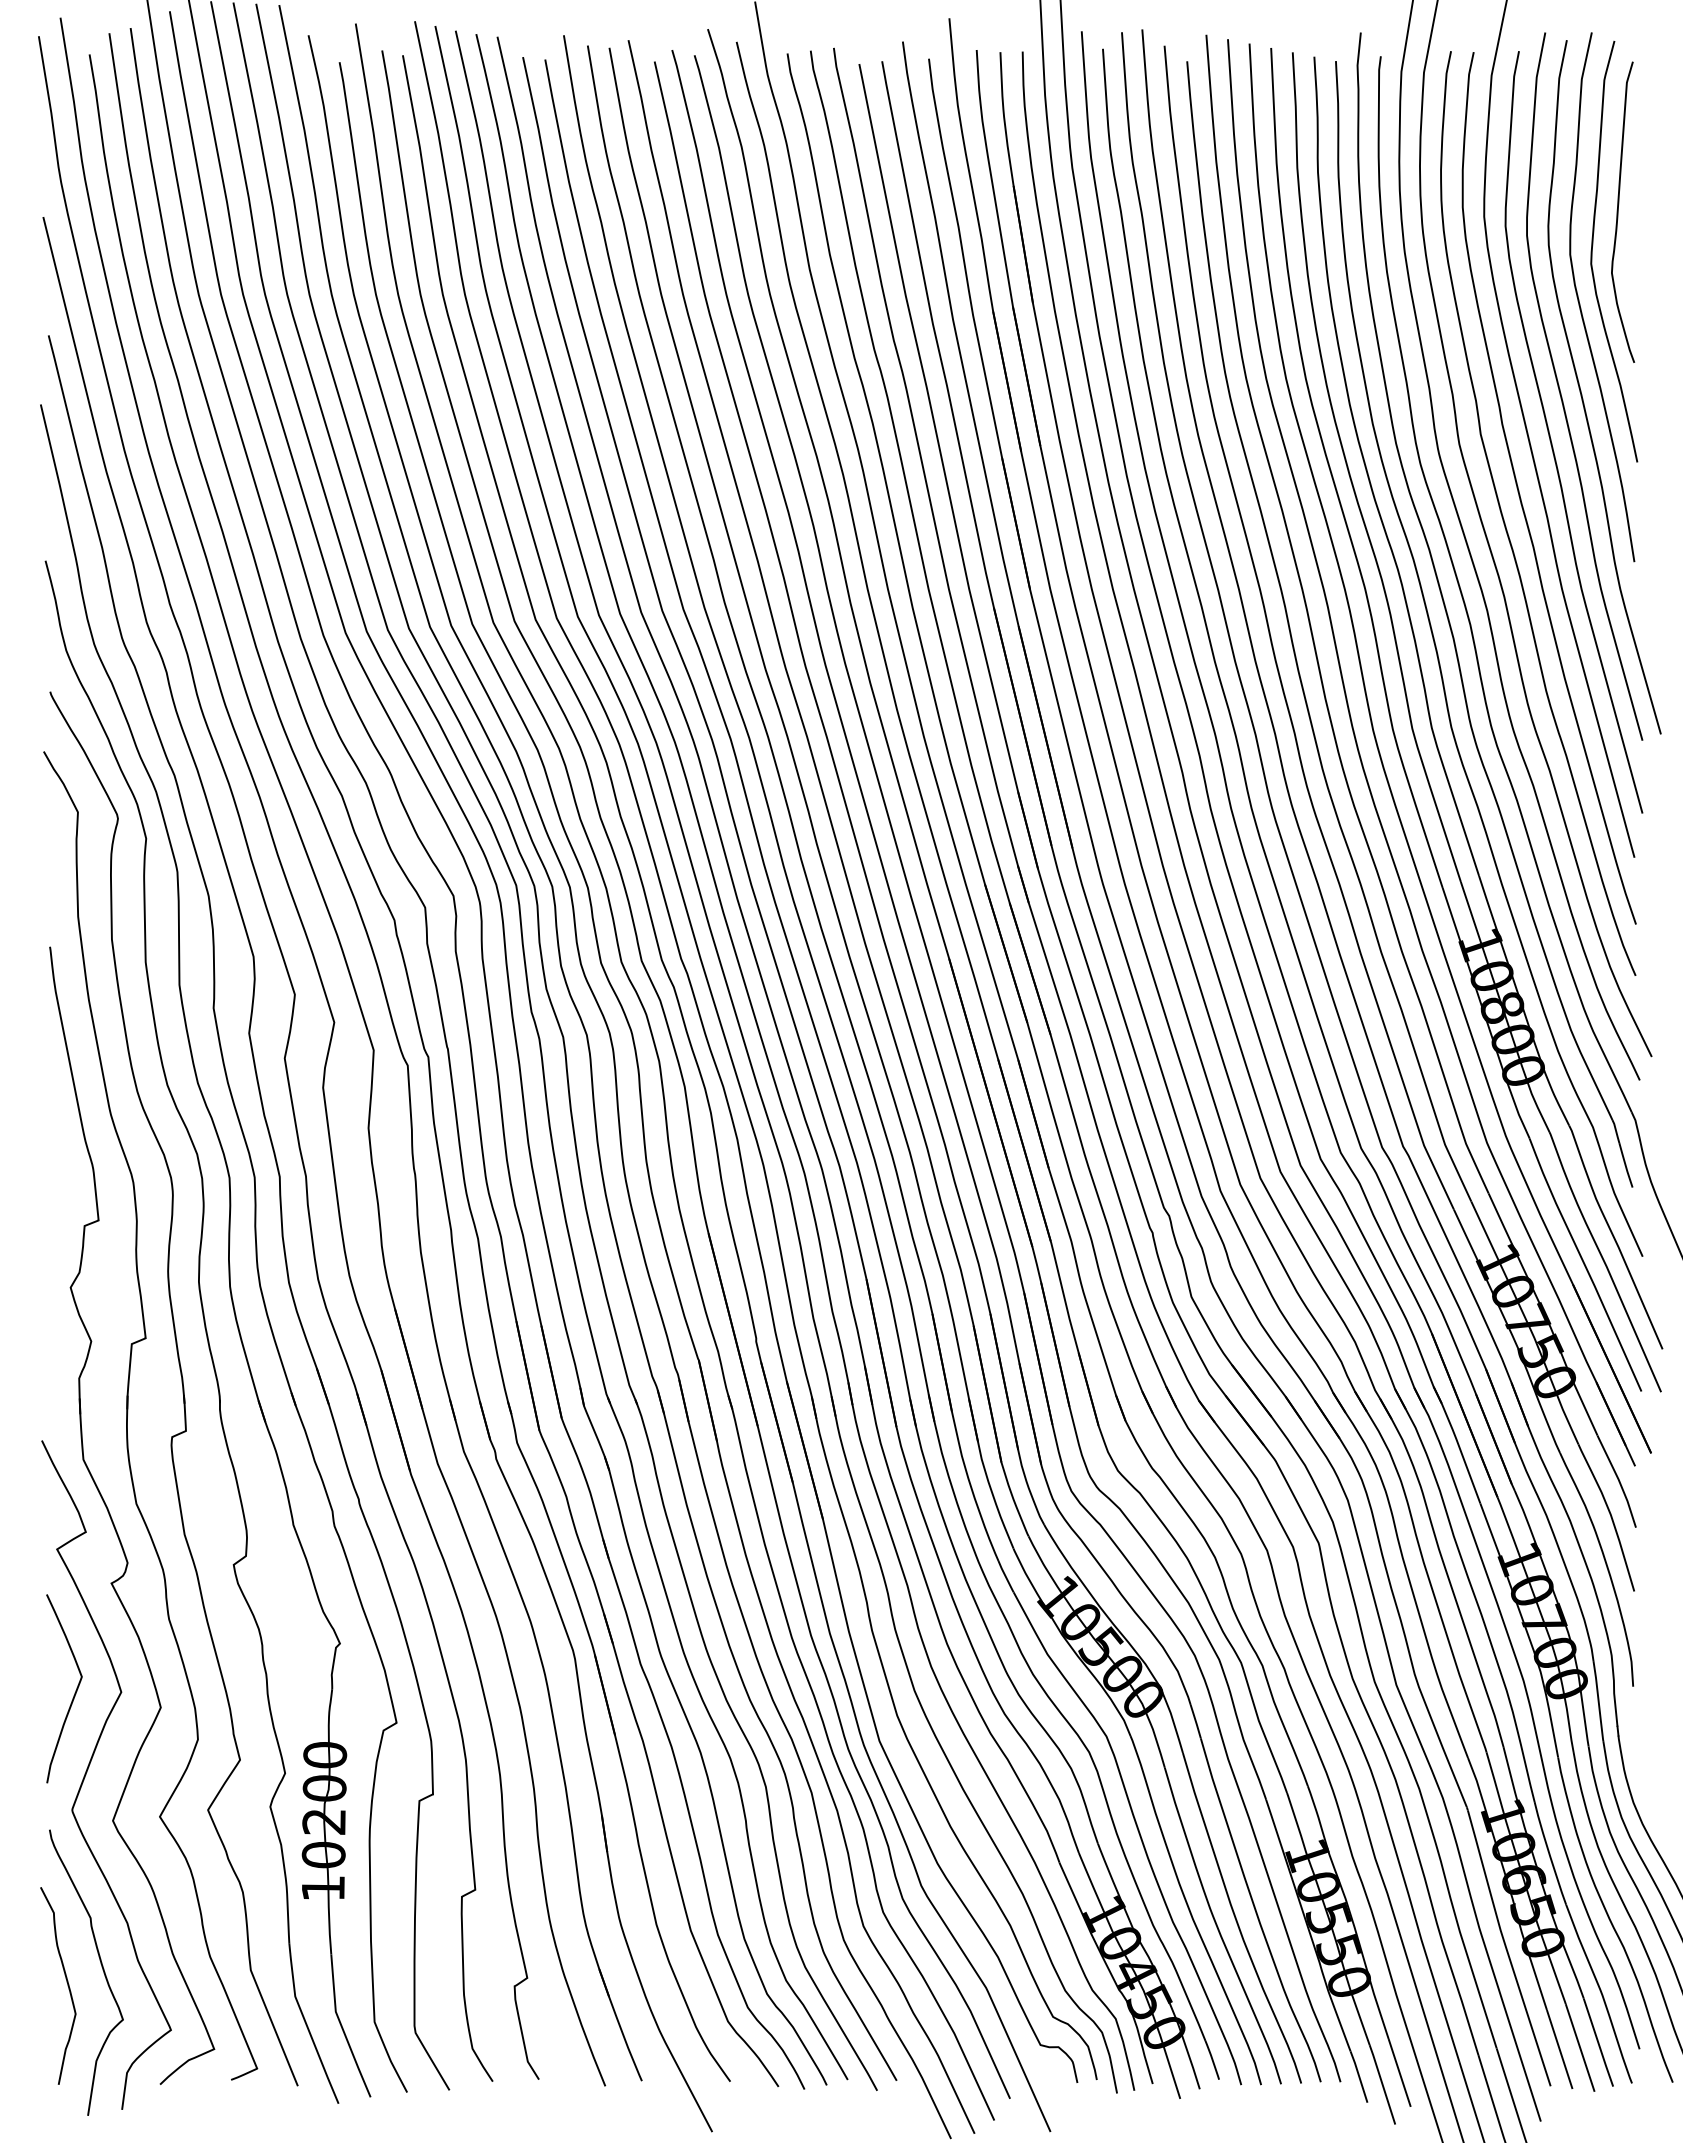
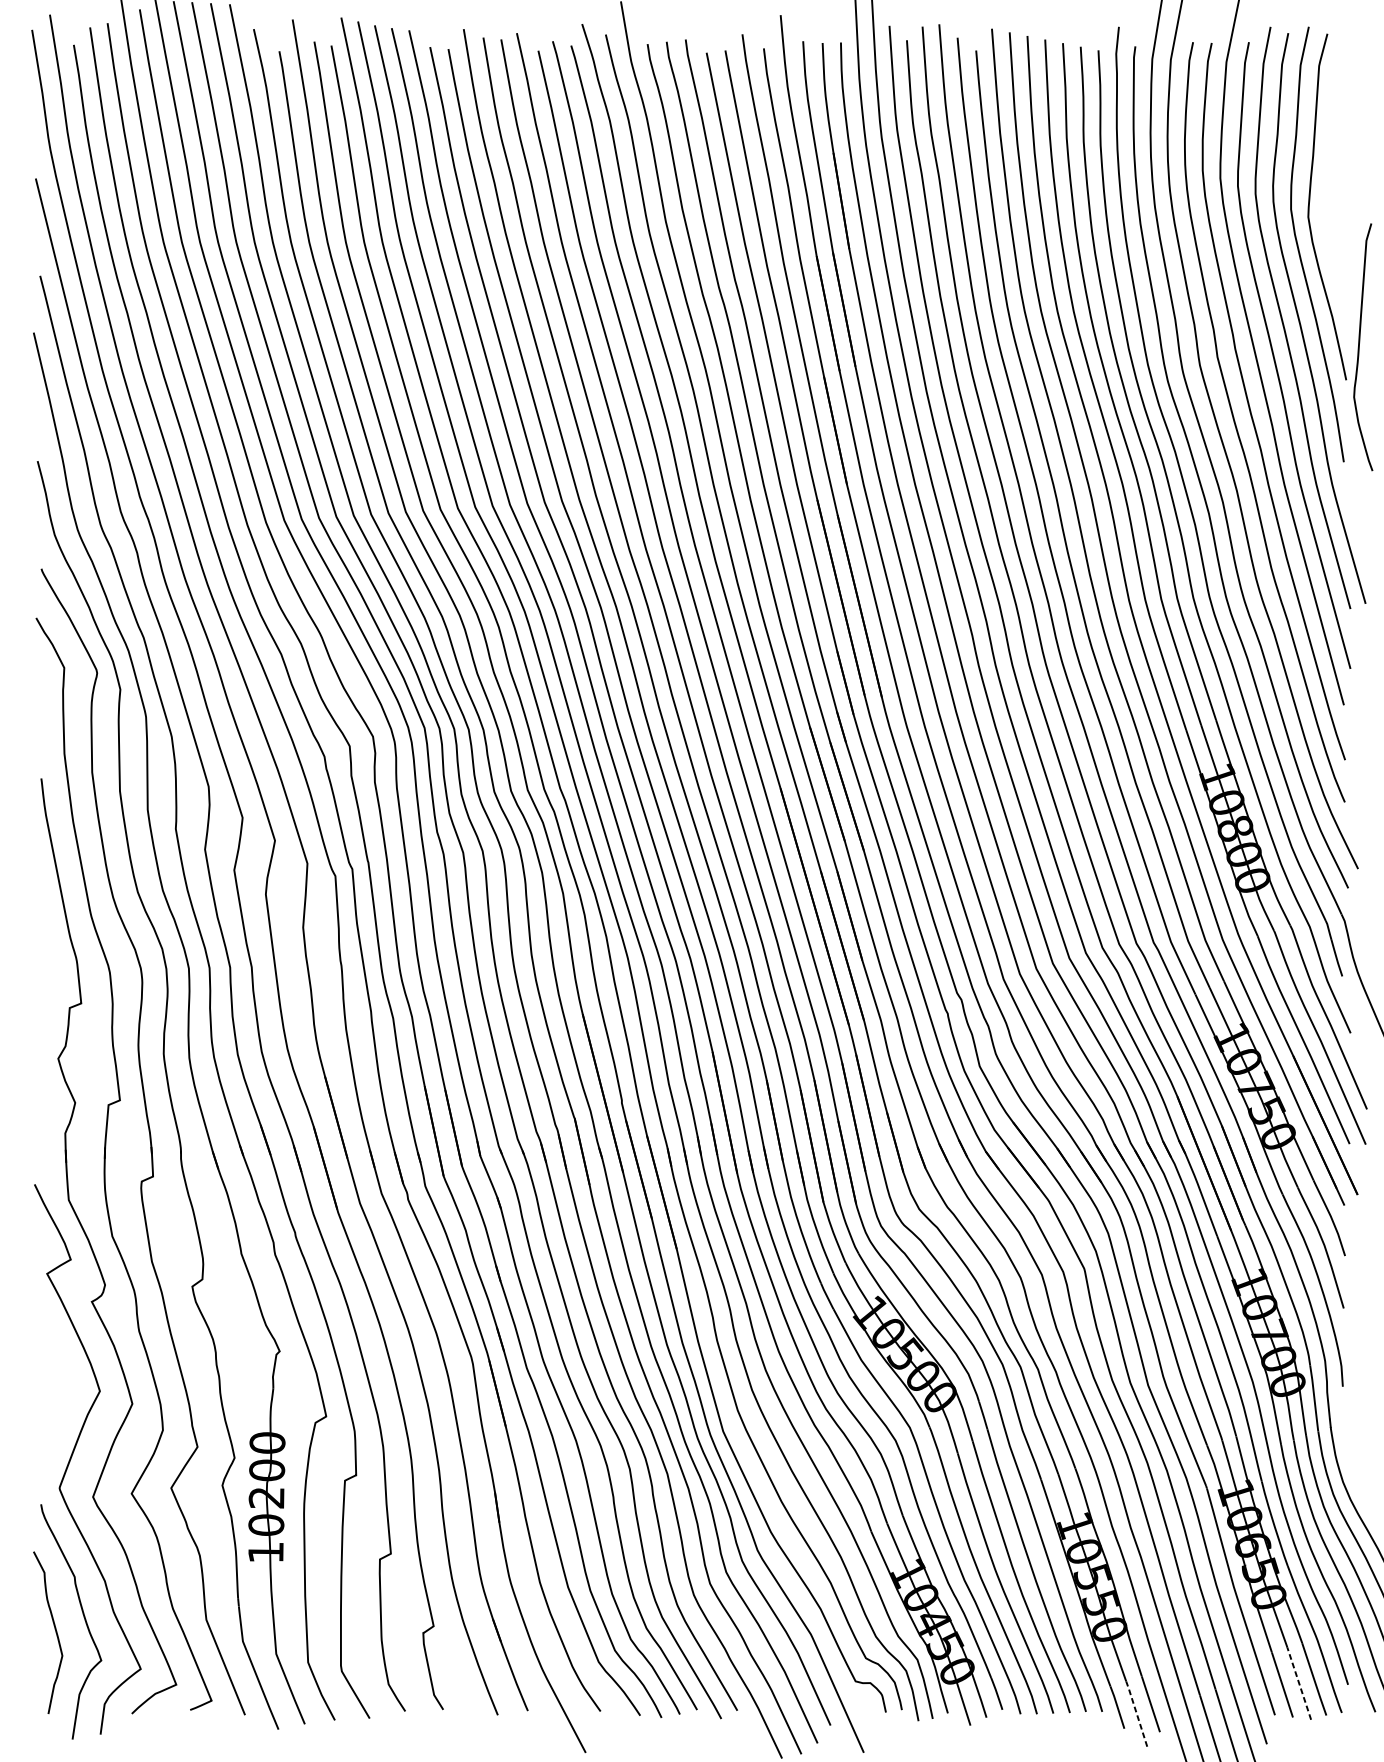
curve: (1618, 211) -> (1359, 346), moved
curve: (75, 1690) -> (62, 1389), removed
line: (1580, 2047) -> (1299, 1683), solid -> dashed
line: (1382, 2083) -> (1136, 1712), solid -> dashed

